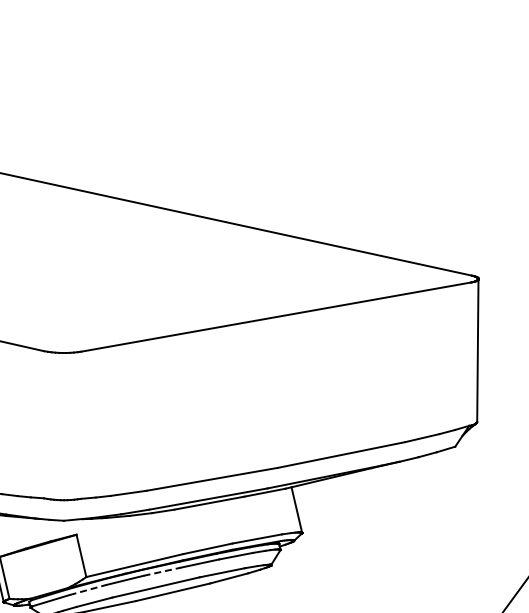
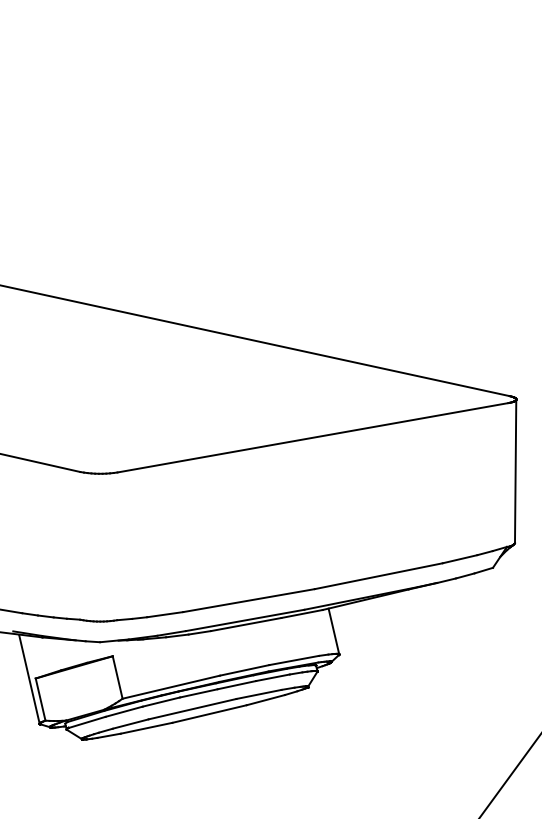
line: (162, 571) -> (199, 693), dashed -> solid
line: (88, 589) -> (124, 711), dashed -> solid

